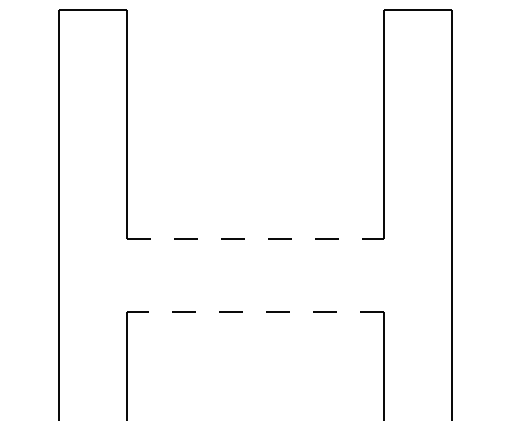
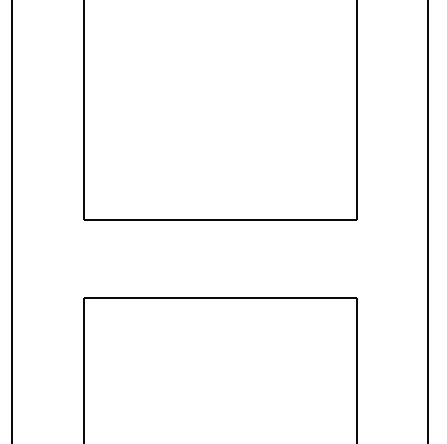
line: (255, 238) -> (220, 220), dashed -> solid
line: (255, 312) -> (220, 298), dashed -> solid

